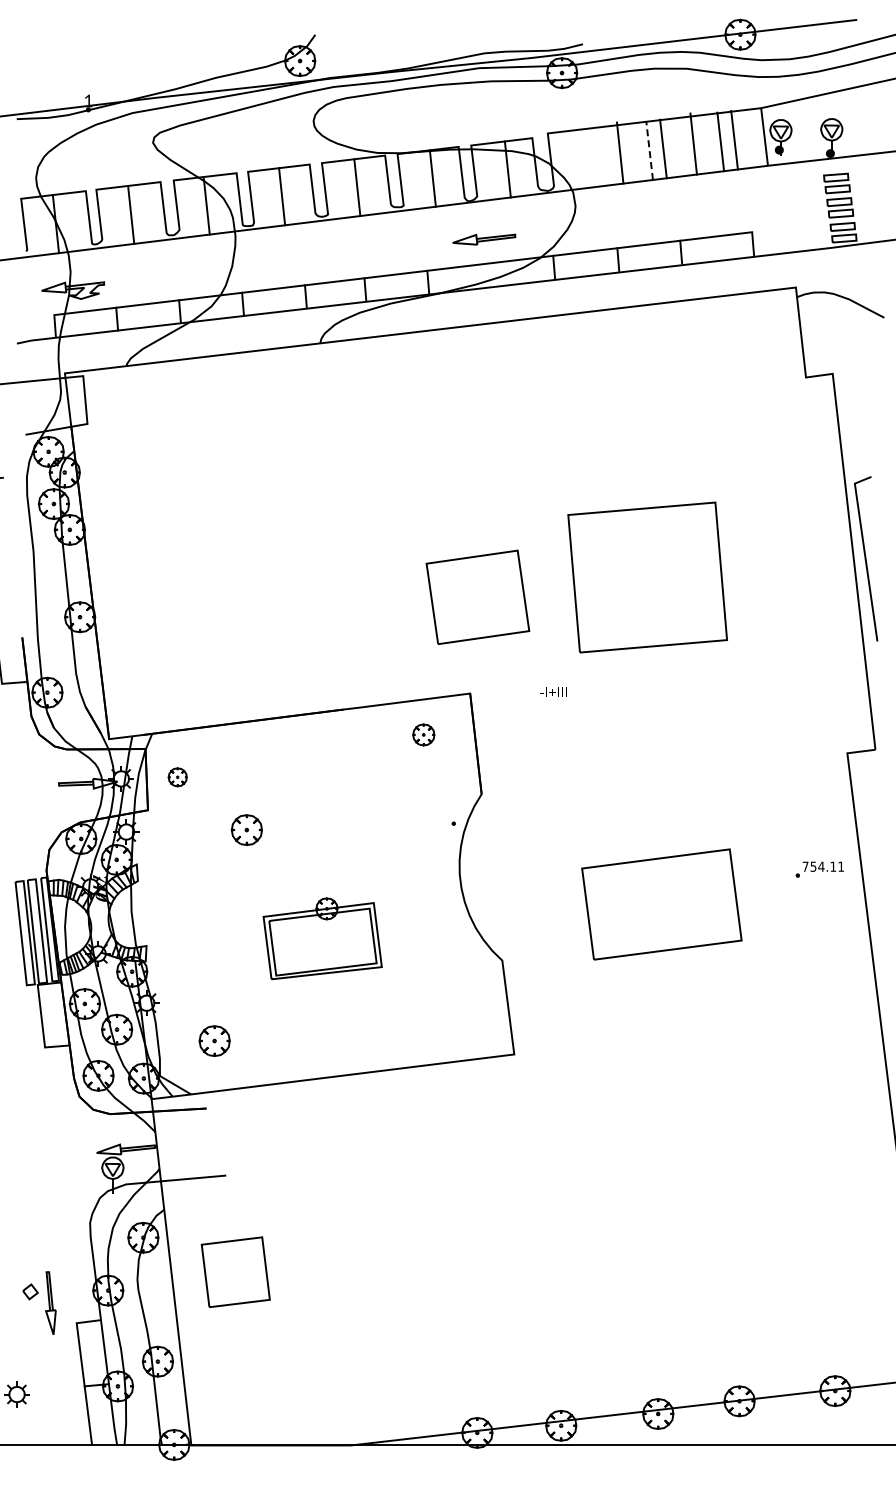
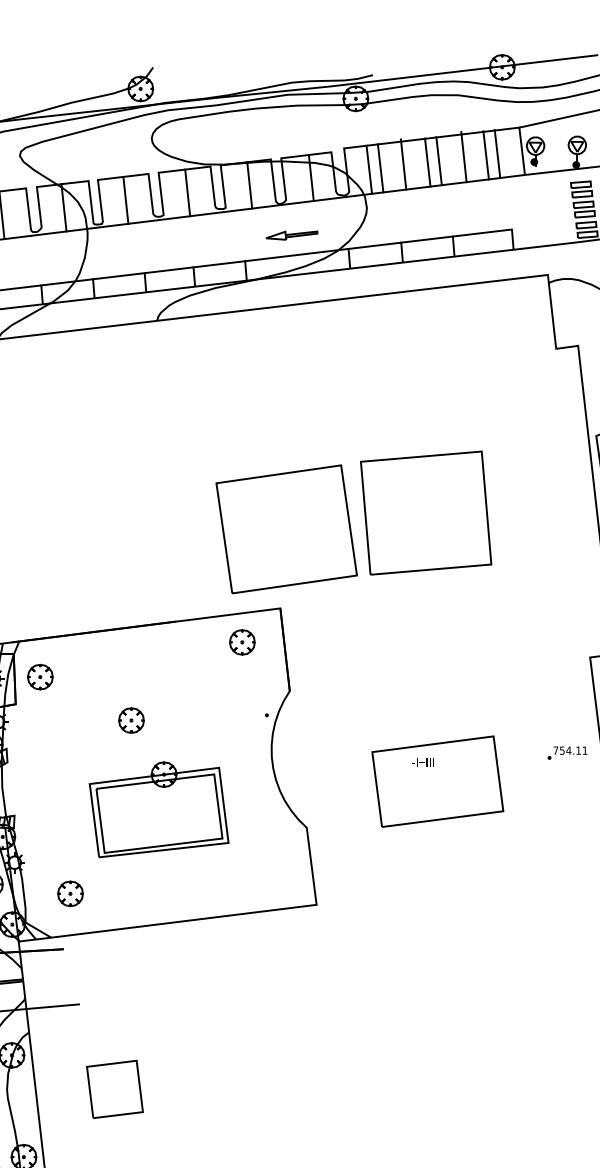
line: (649, 150) -> (427, 162), dashed -> solid
line: (591, 157) -> (380, 168), added
line: (578, 159) -> (369, 169), added
part: (477, 597) -> (286, 529), size x1.67
text: (553, 691) -> (422, 761), moved
part: (423, 734) -> (242, 642), size x1.43
part: (177, 777) -> (39, 677), size x1.67
part: (246, 829) -> (131, 720), moved
part: (322, 938) -> (159, 809), size x1.43
part: (235, 1271) -> (114, 1088), moved

